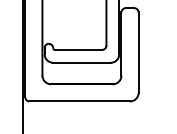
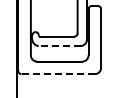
line: (81, 62) -> (59, 45), solid -> dashed
line: (80, 101) -> (58, 74), solid -> dashed

